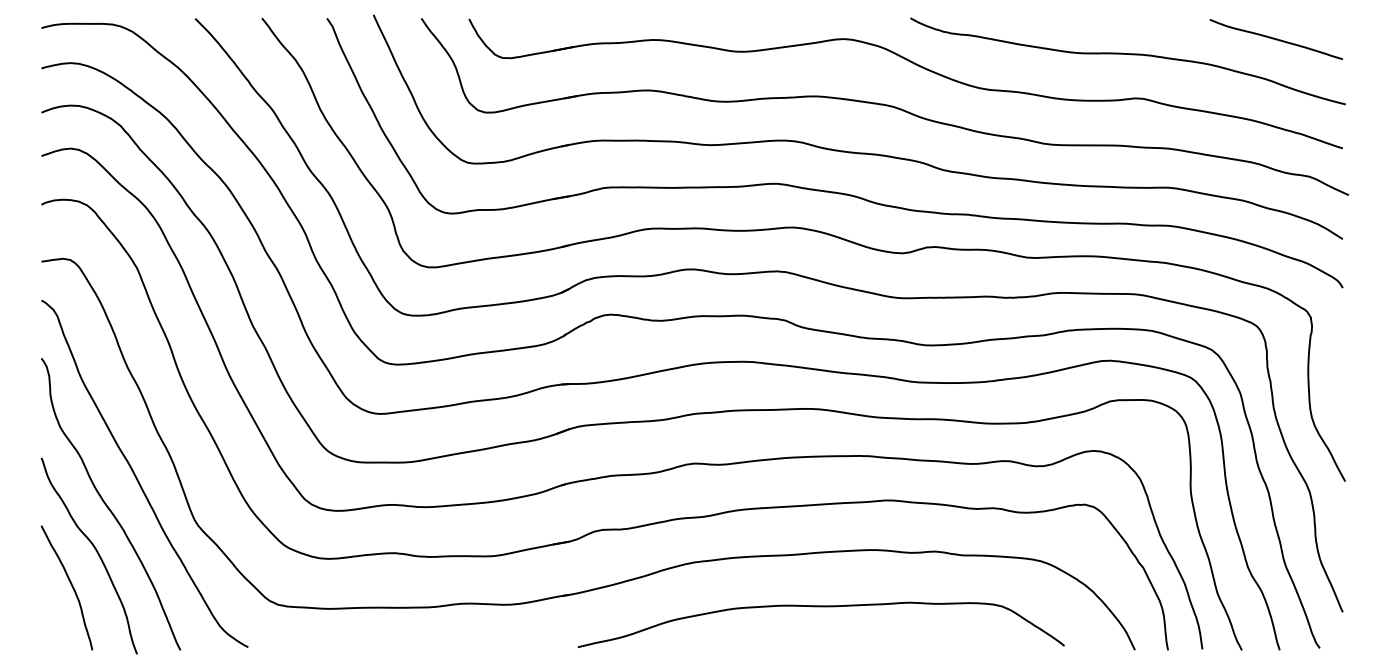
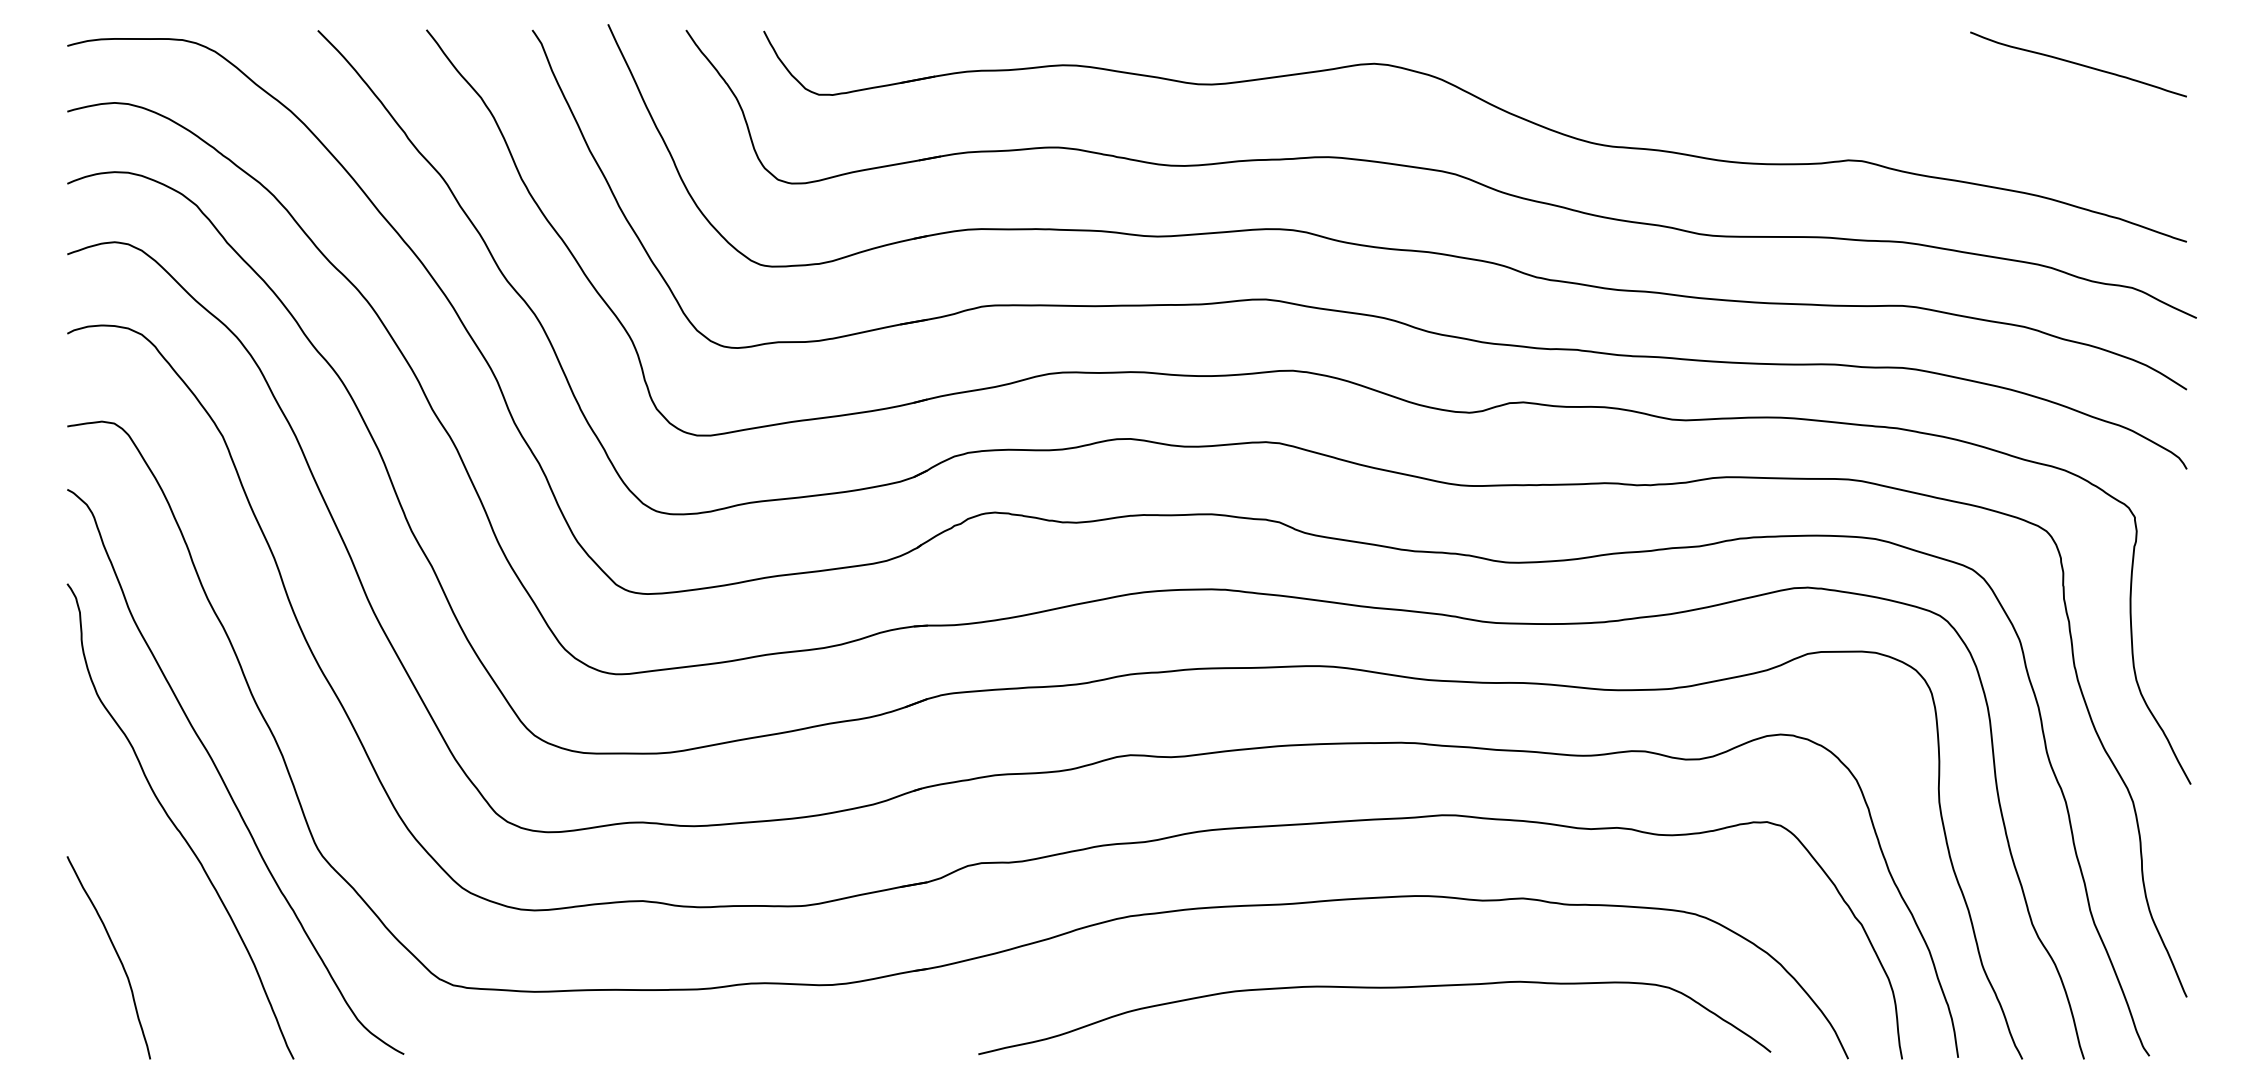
curve: (1127, 54) -> (1836, 88), removed
curve: (94, 549) -> (153, 895), removed
curve: (820, 607) -> (1373, 989), moved

